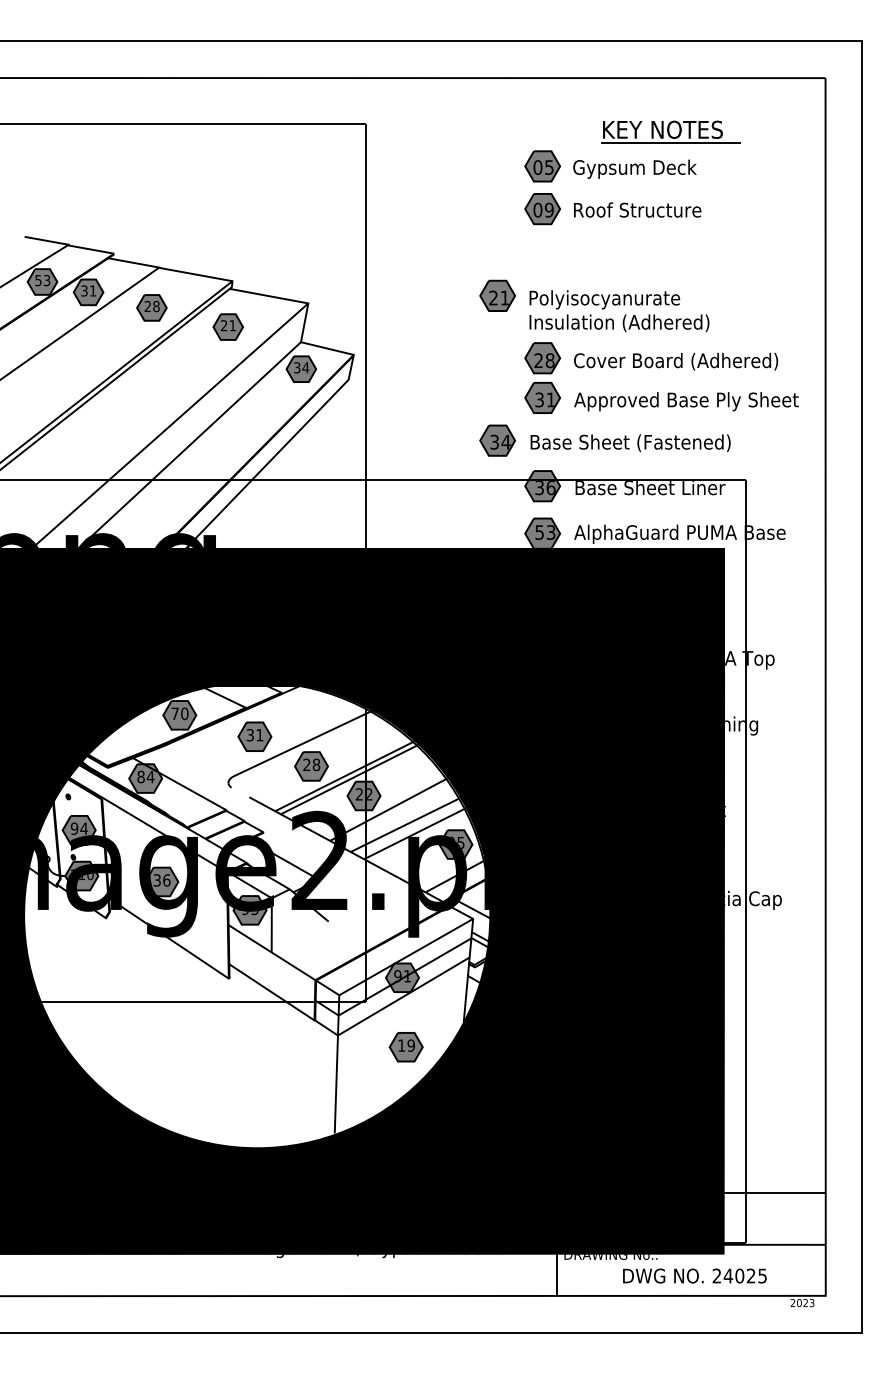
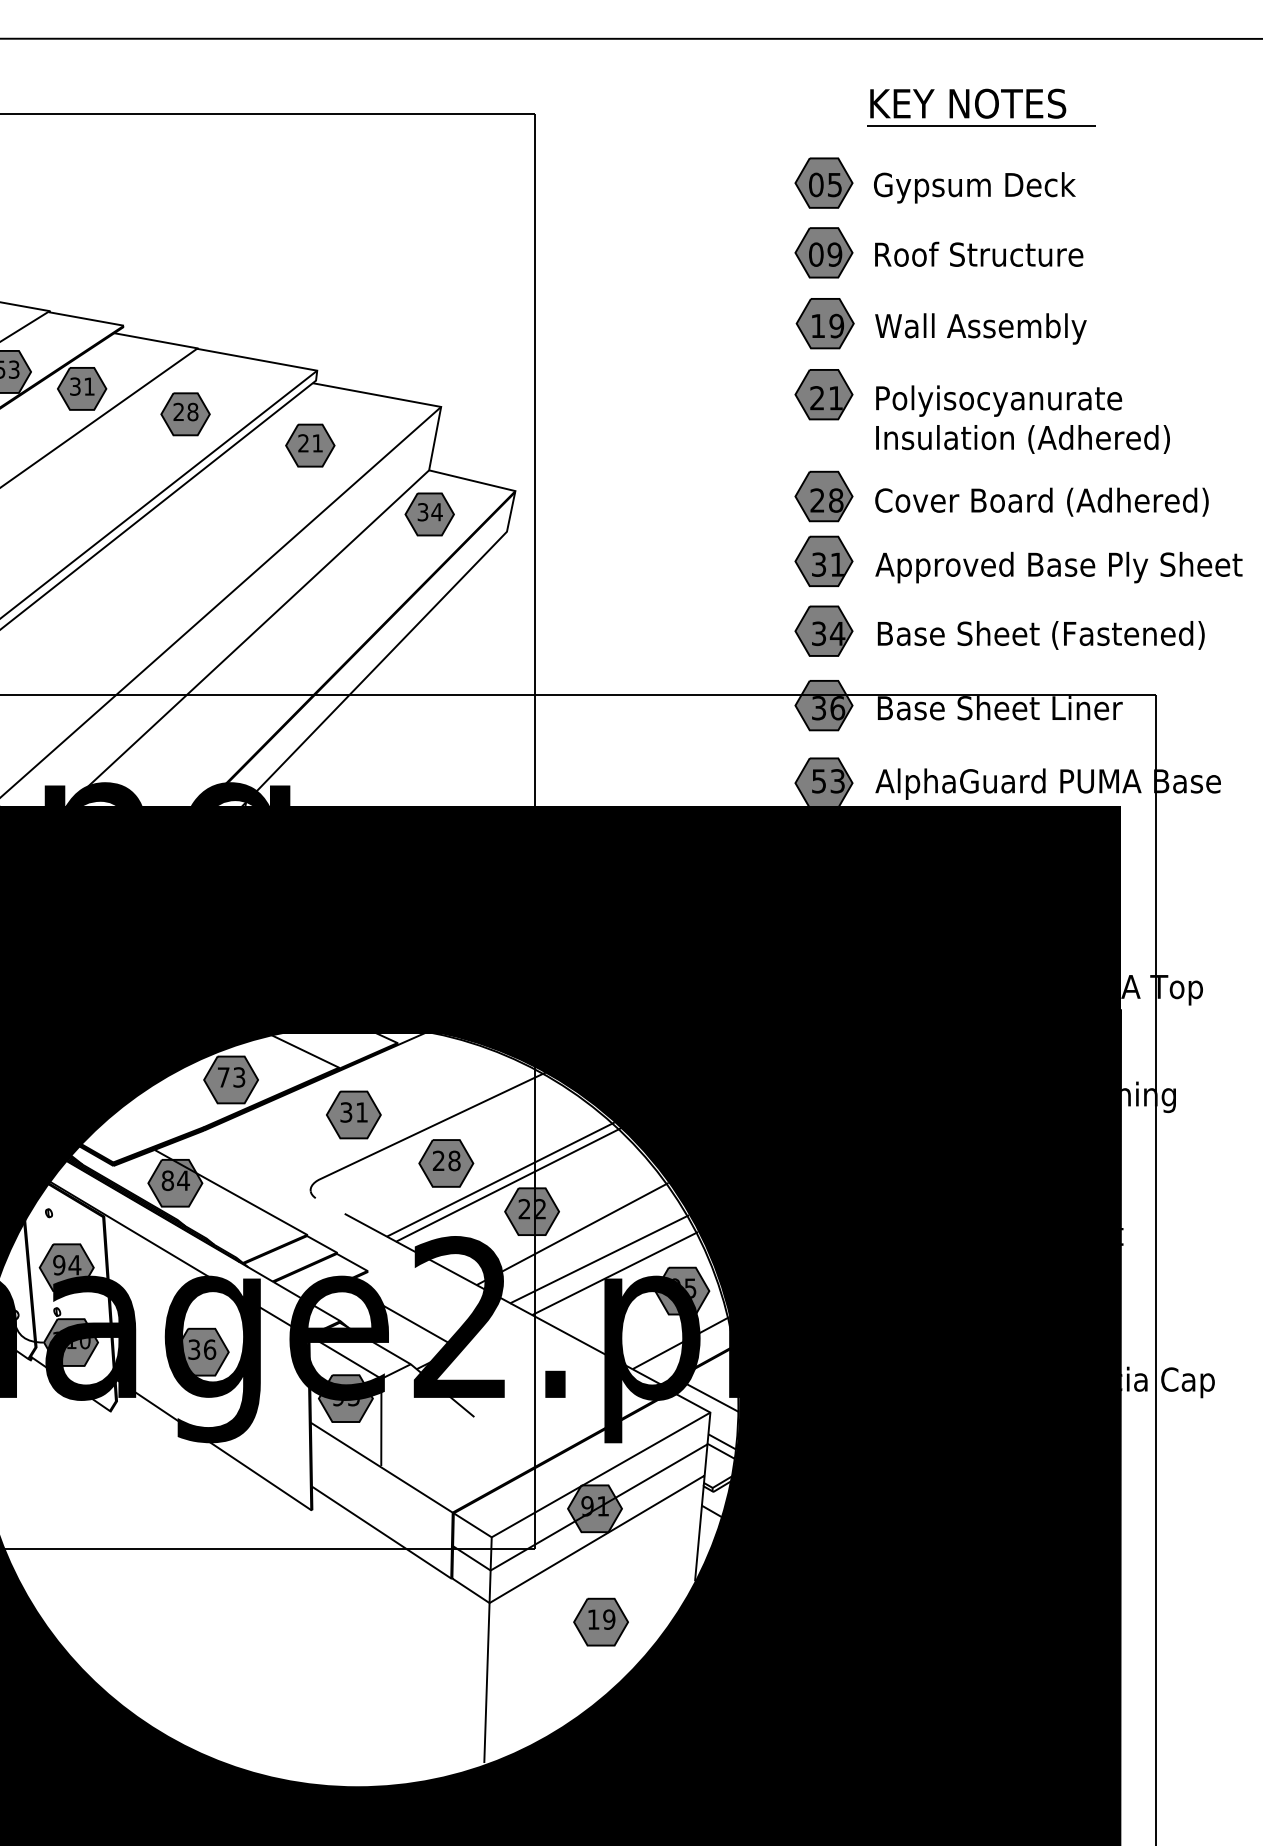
part: (670, 131) -> (980, 106), moved
part: (614, 252) -> (941, 323), added
part: (594, 305) -> (982, 410), moved
part: (604, 440) -> (998, 630), moved
text: (184, 713) -> (238, 1076), 70 -> 73

